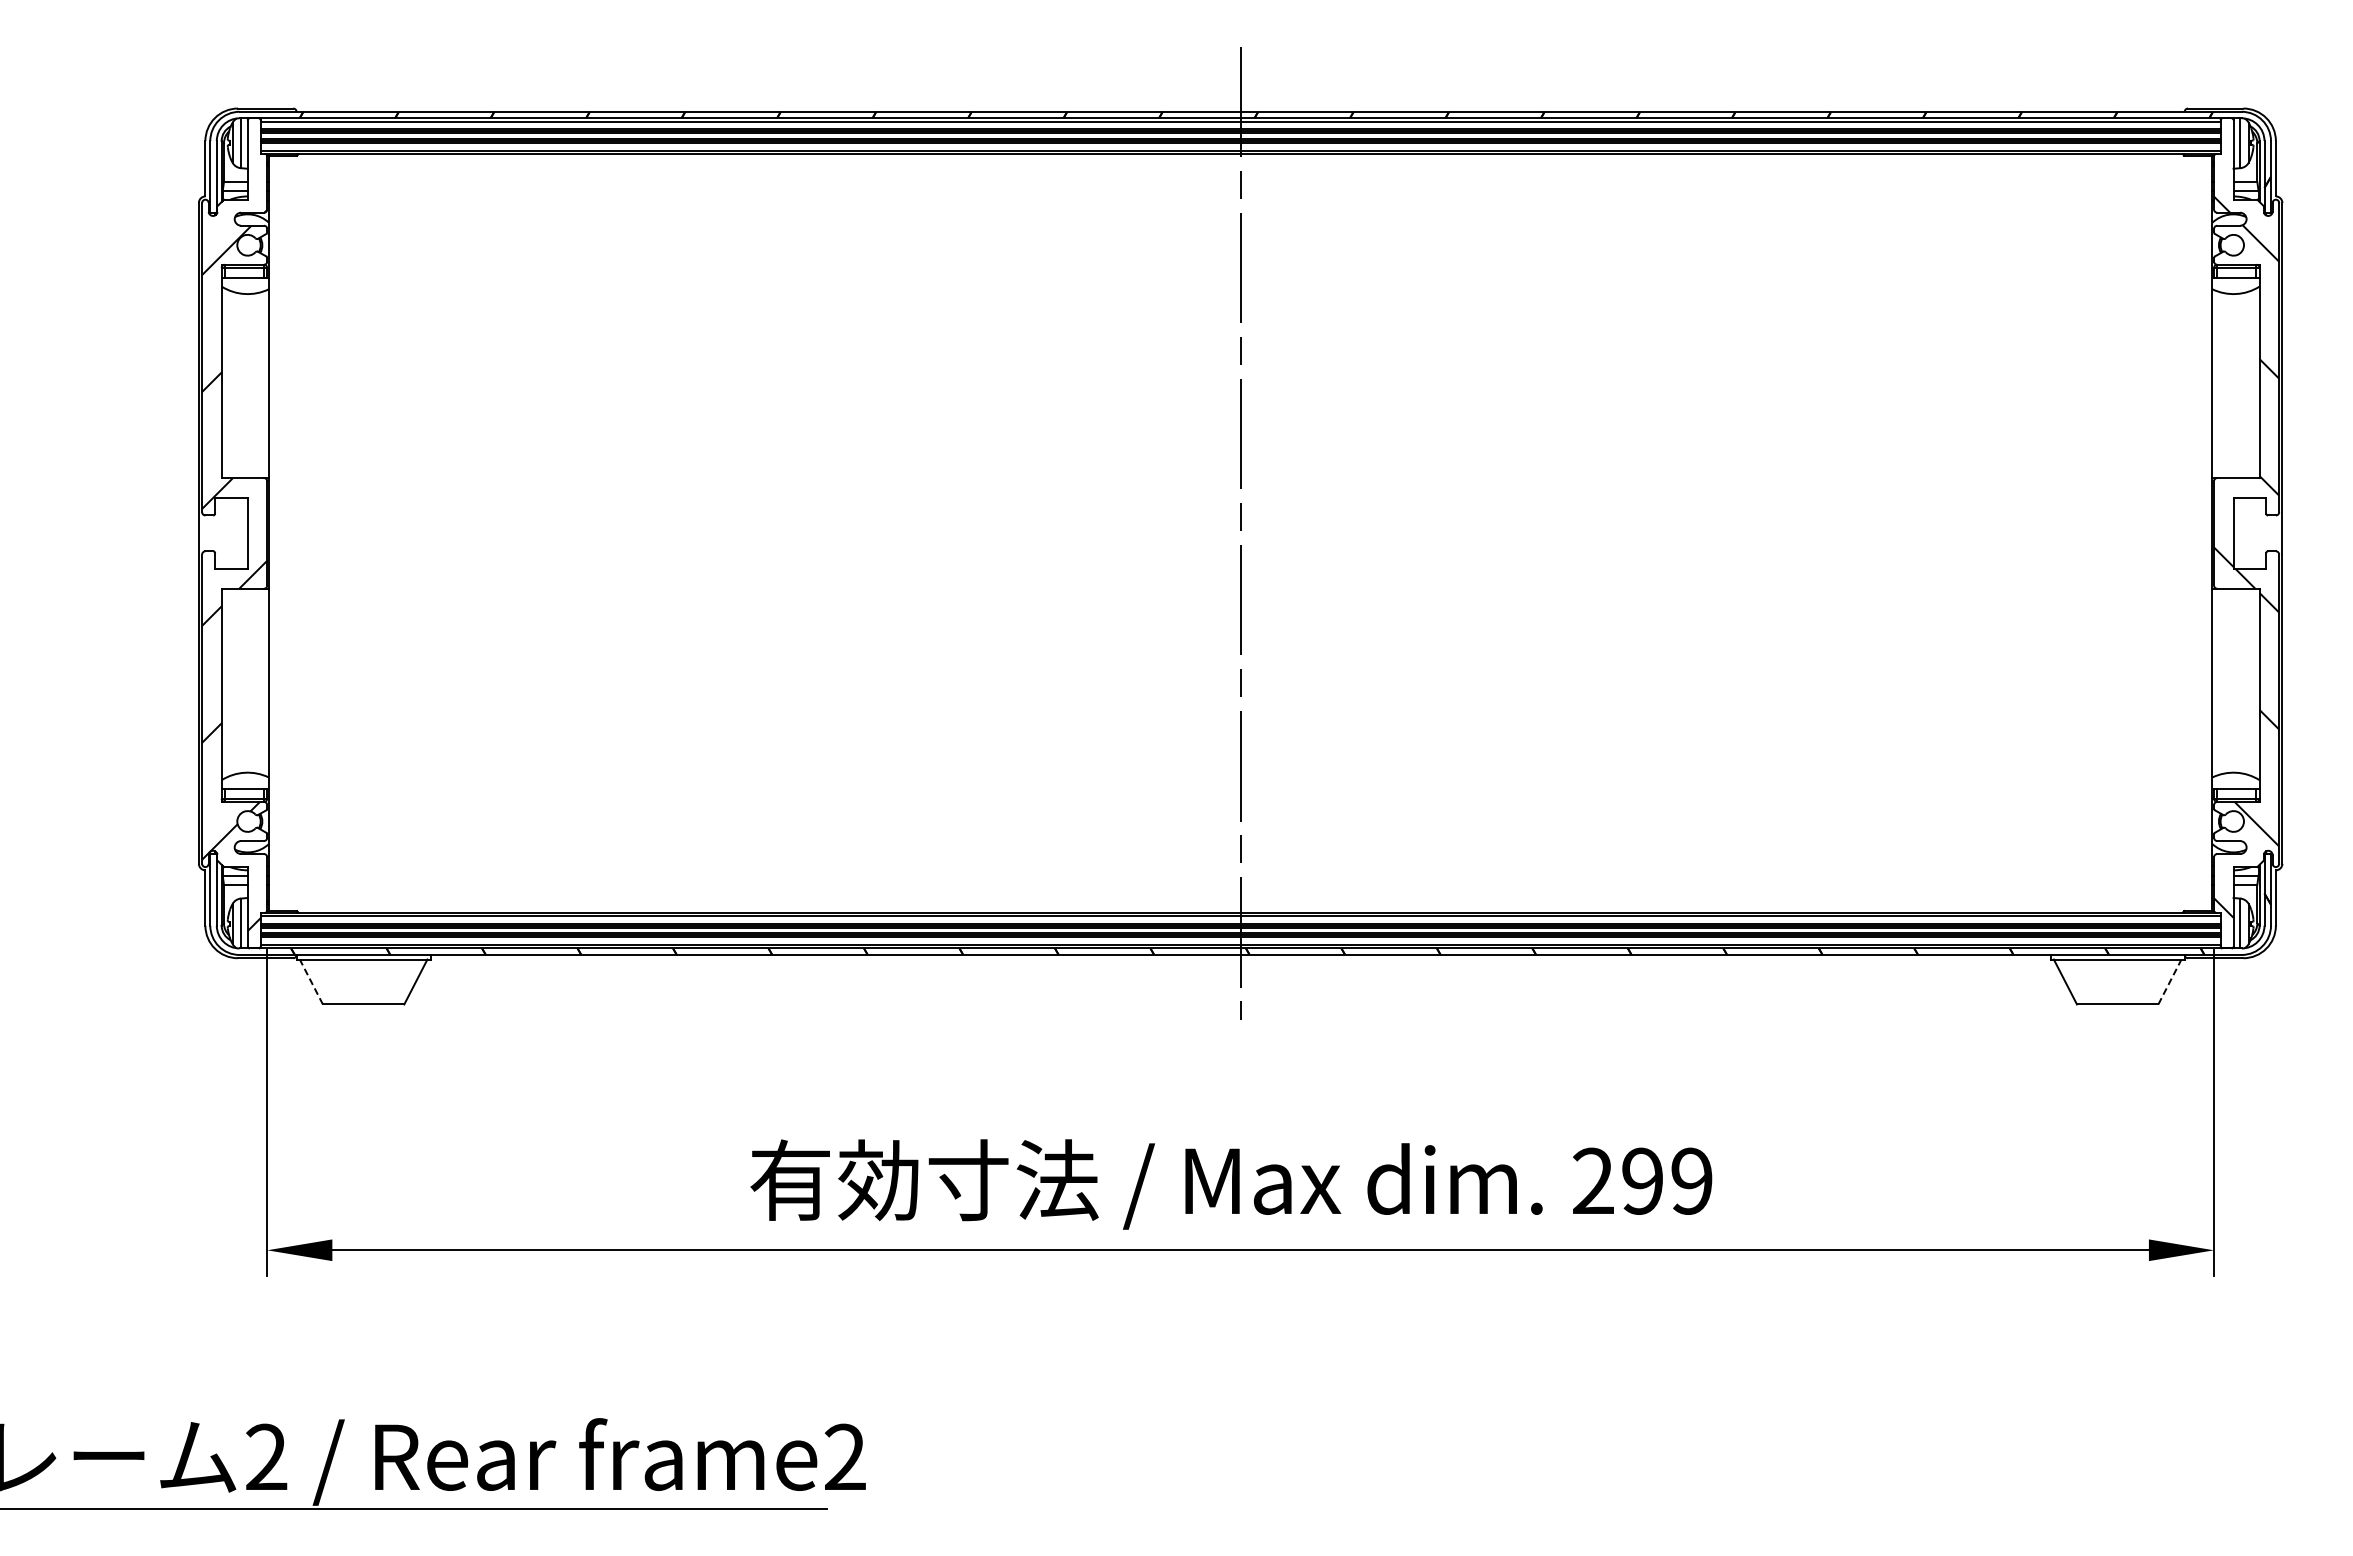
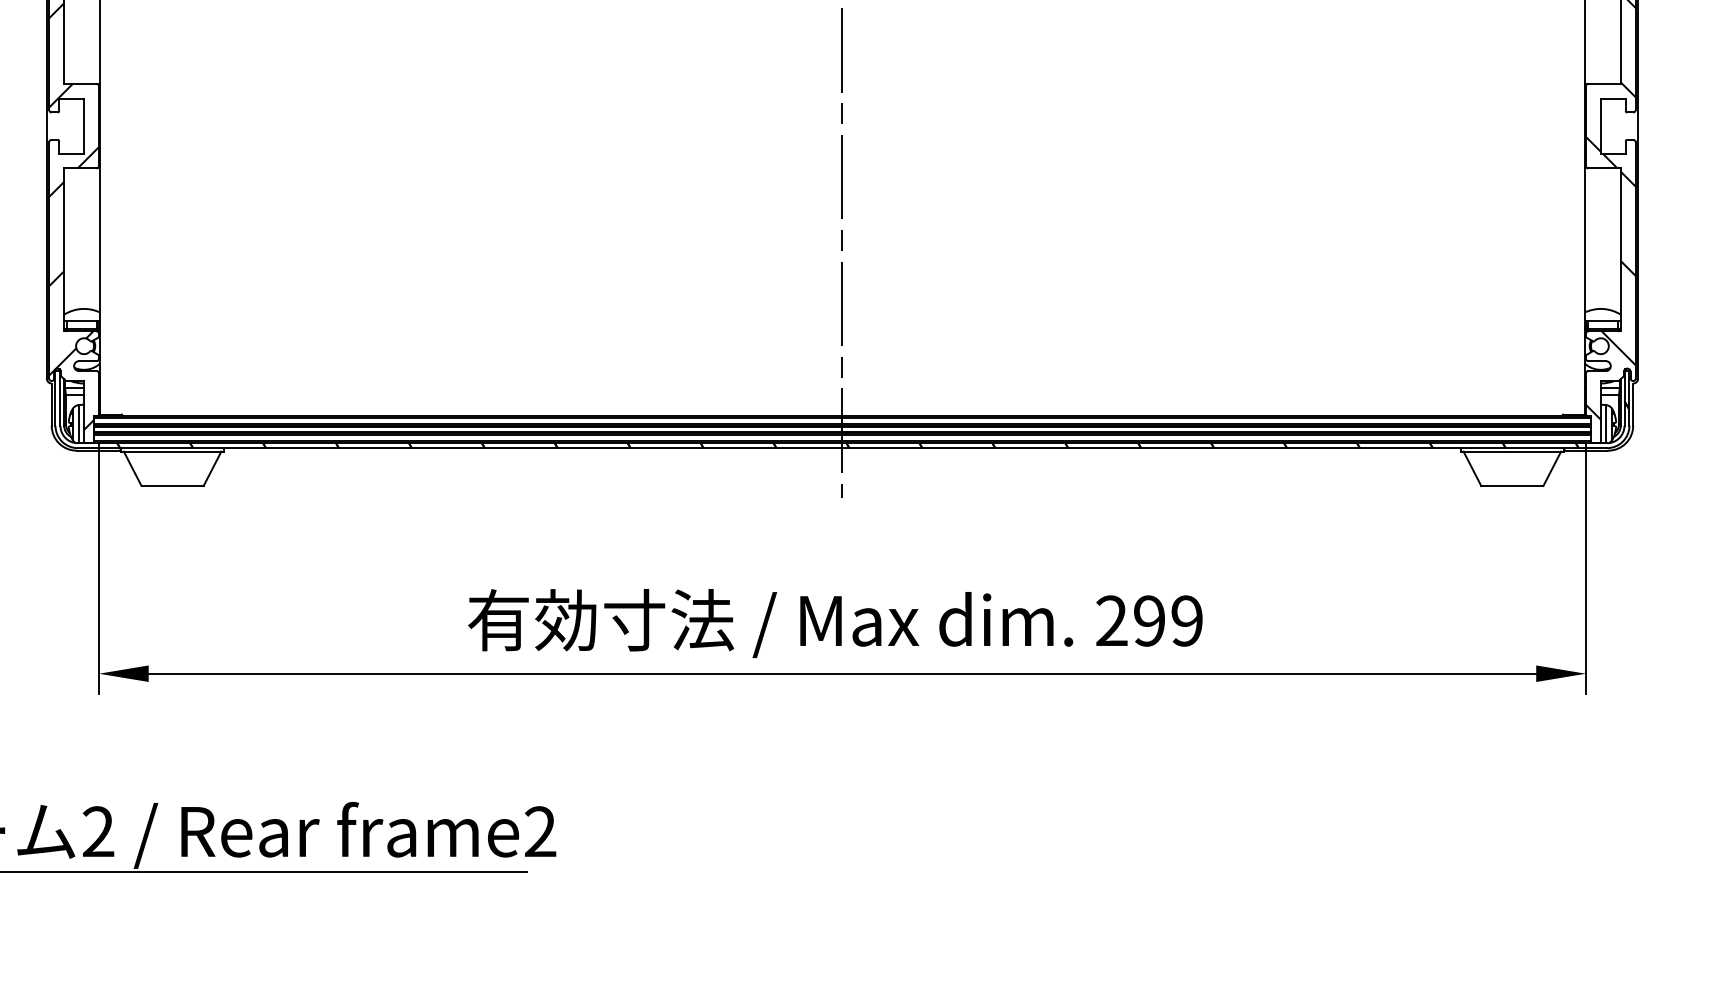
line: (311, 981) -> (132, 468), dashed -> solid
line: (2170, 981) -> (1552, 468), dashed -> solid

